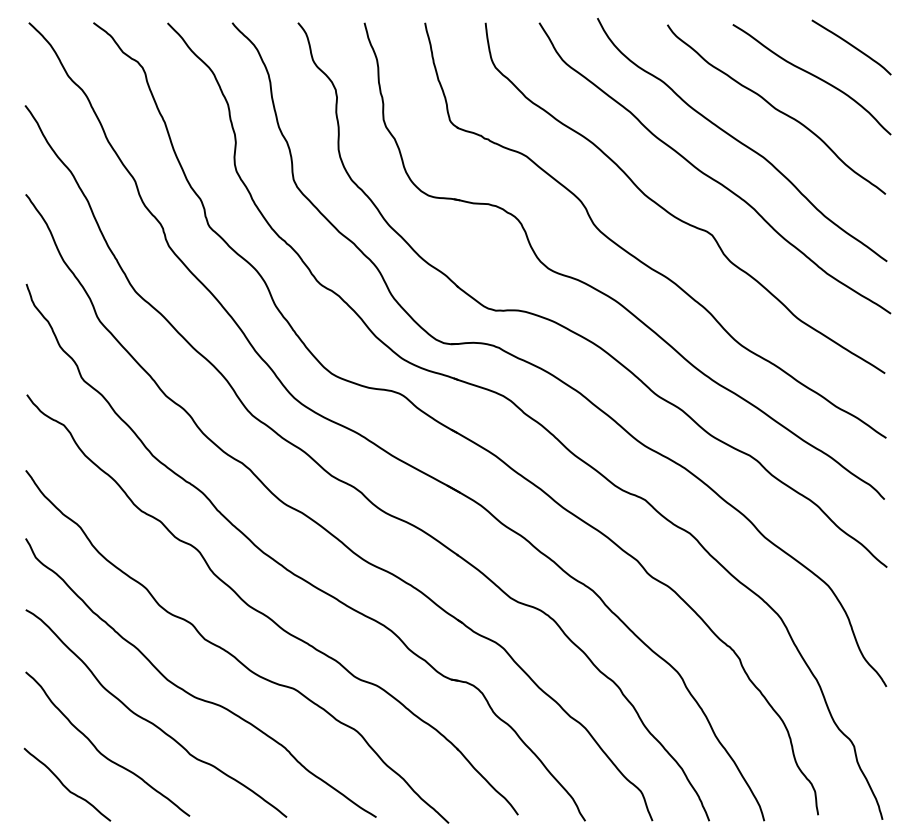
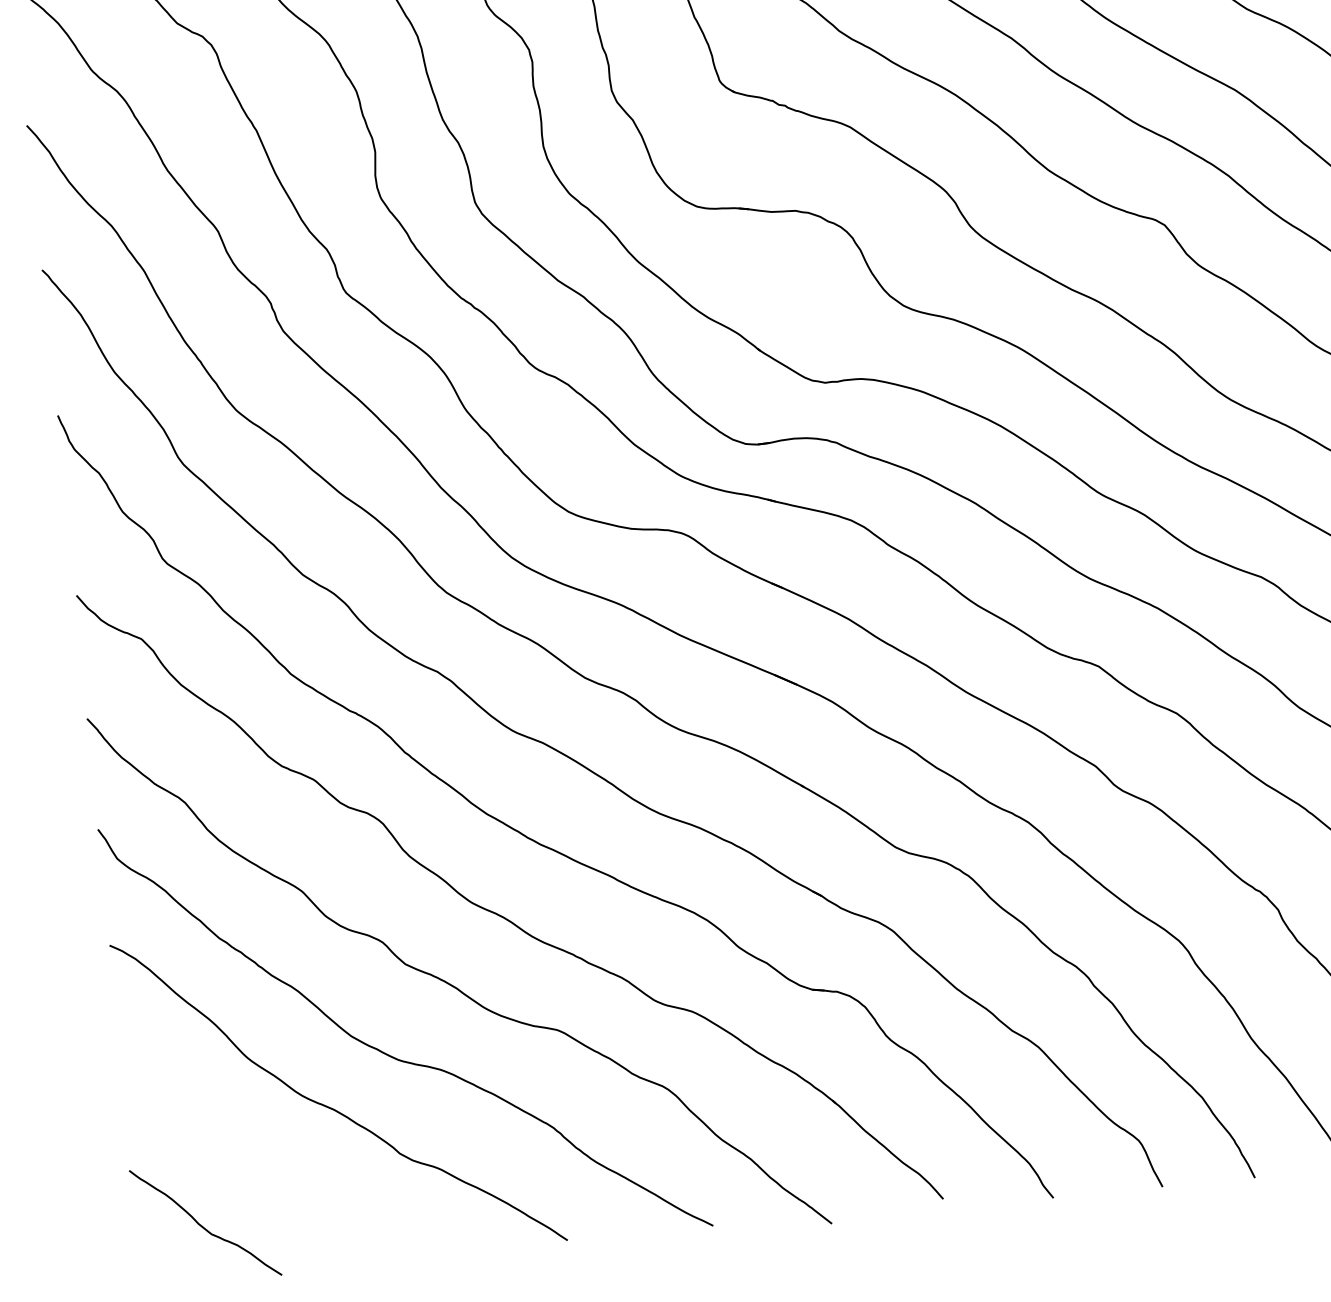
curve: (99, 750) -> (252, 1162), removed

